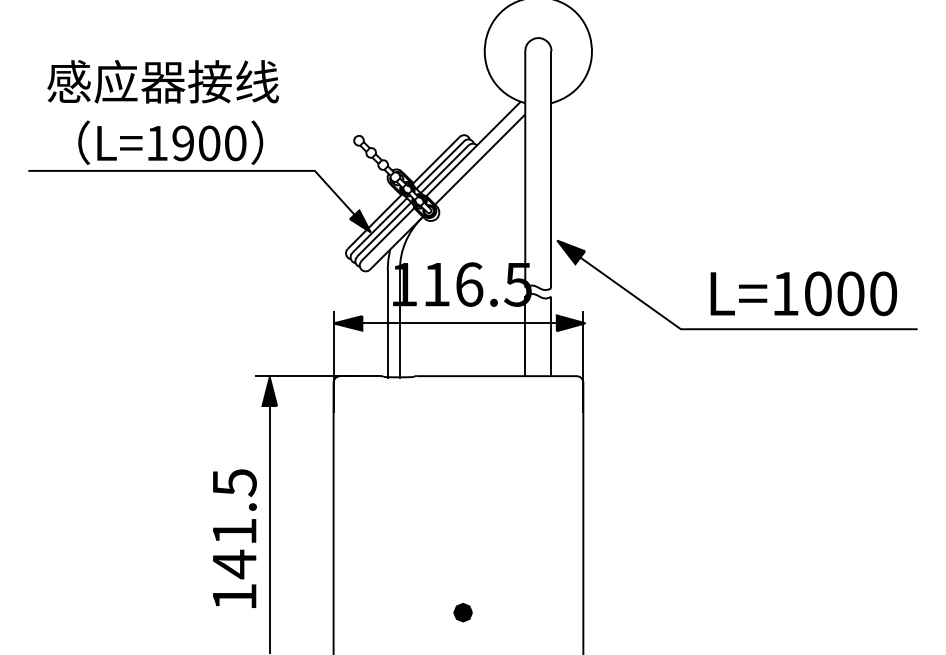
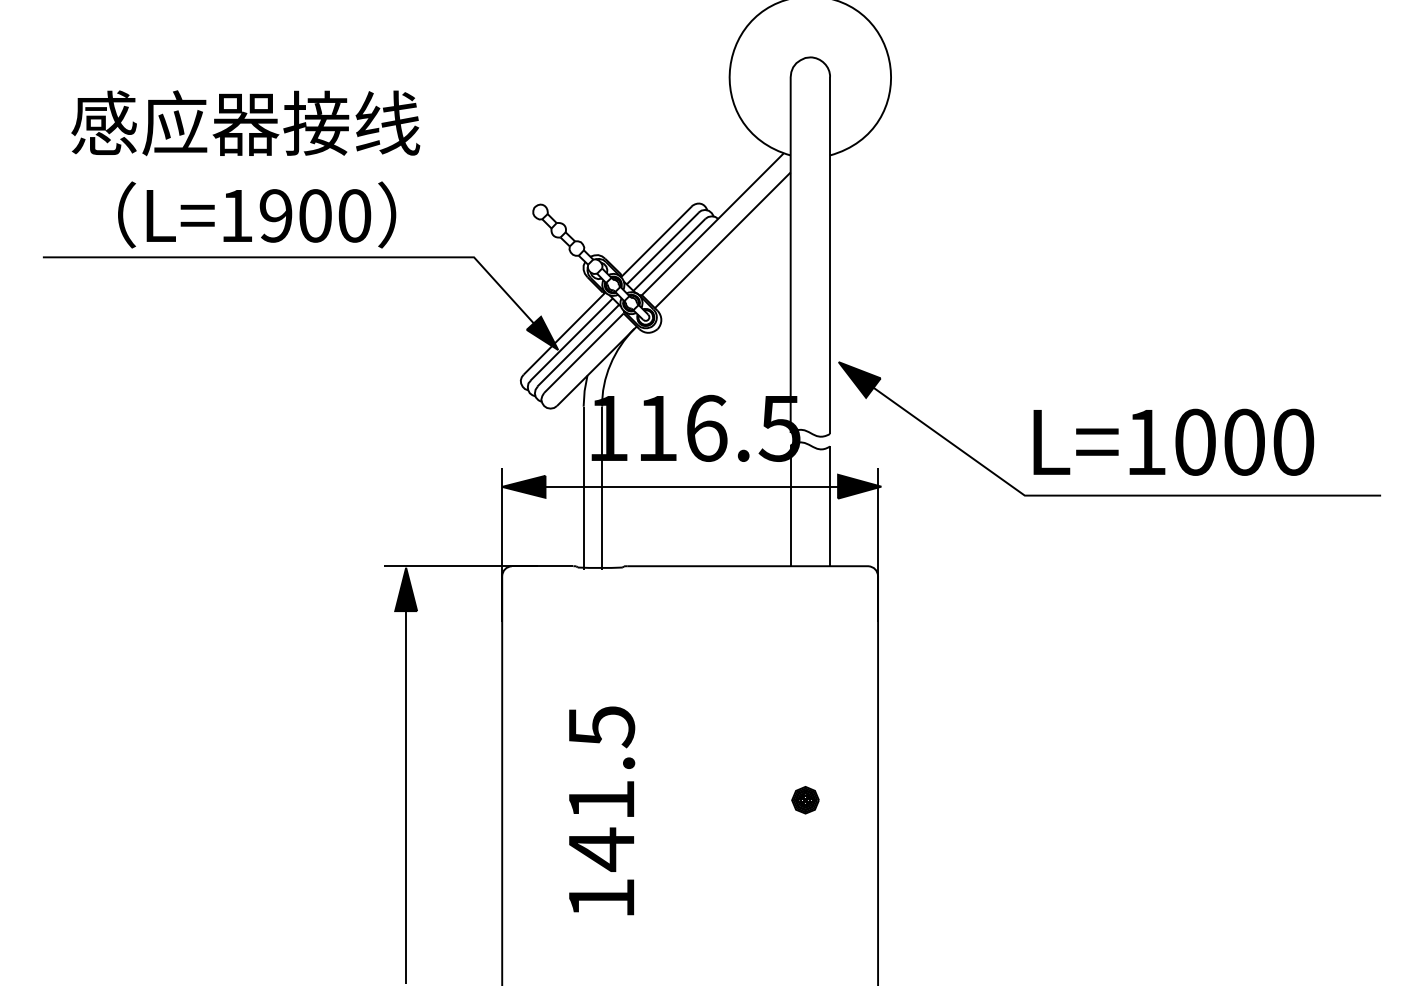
text: (803, 293) -> (1173, 441), moved
text: (234, 538) -> (601, 810), moved
part: (462, 612) -> (804, 799), moved

